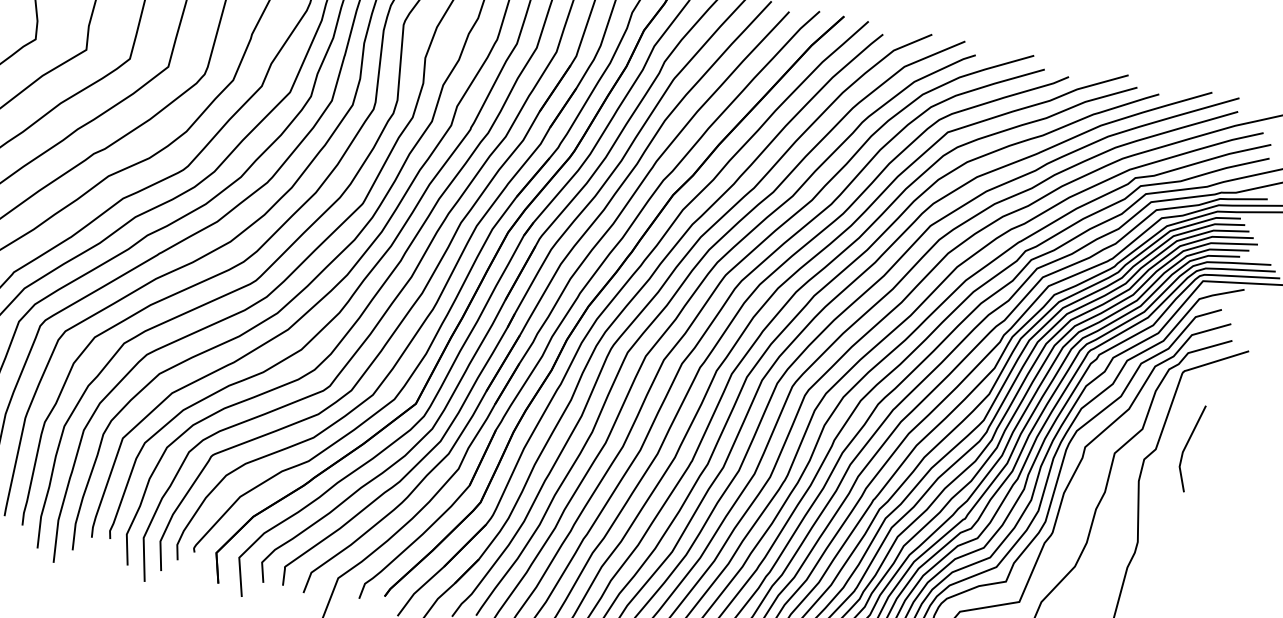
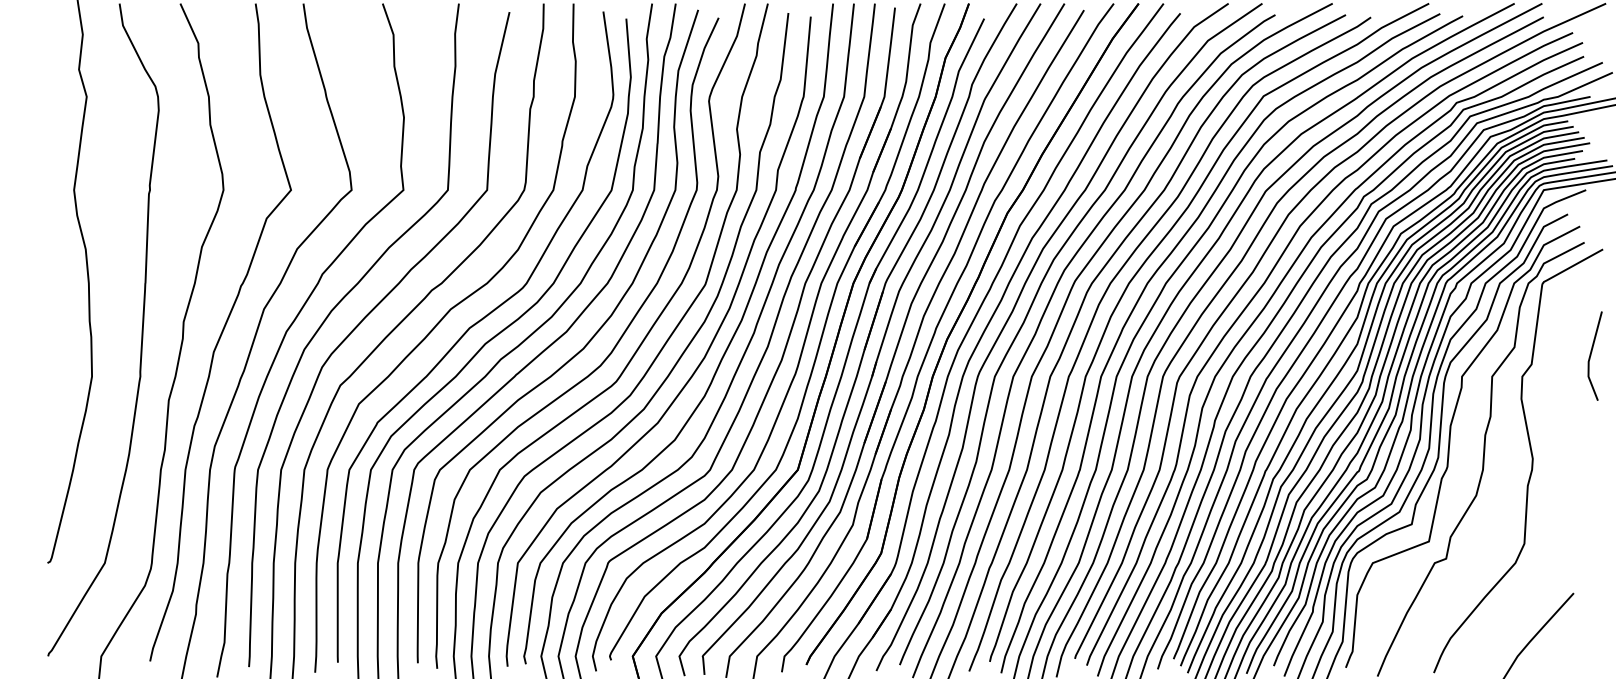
line: (1186, 446) -> (1591, 355), moved

